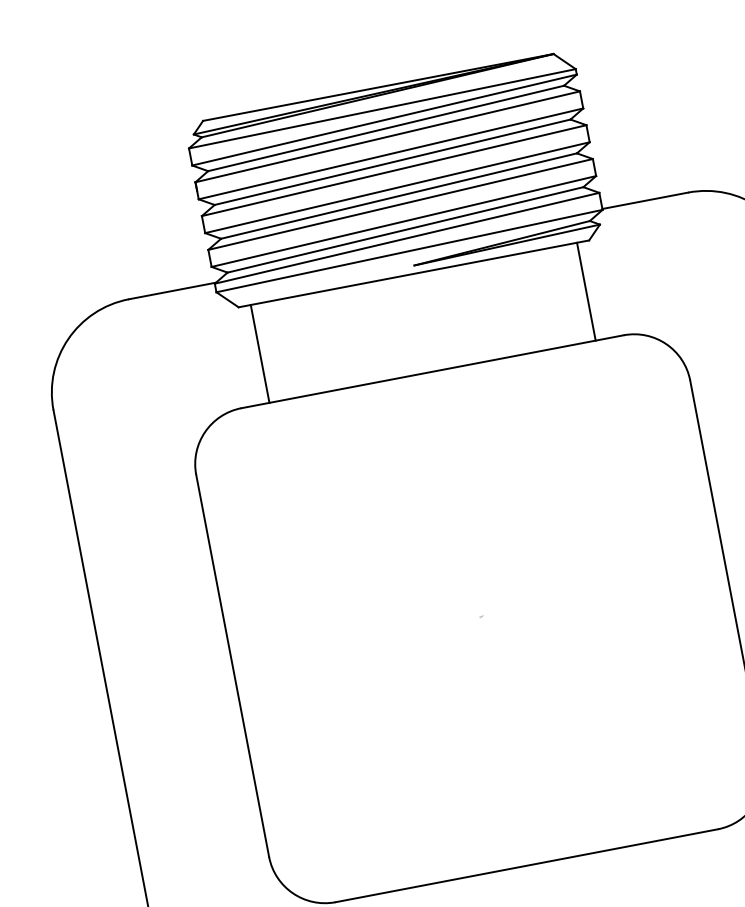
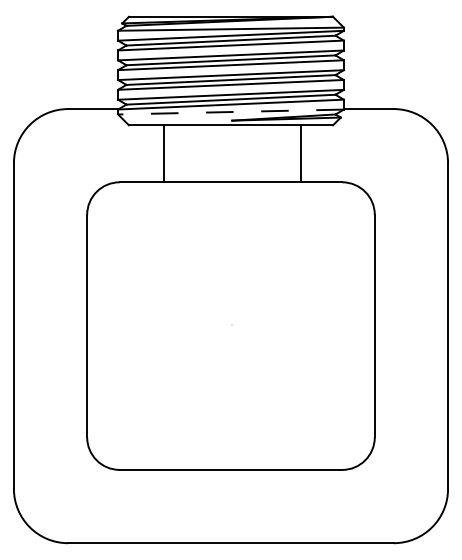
line: (408, 252) -> (230, 112), solid -> dashed
line: (585, 291) -> (300, 153), moved
line: (260, 353) -> (164, 153), moved

